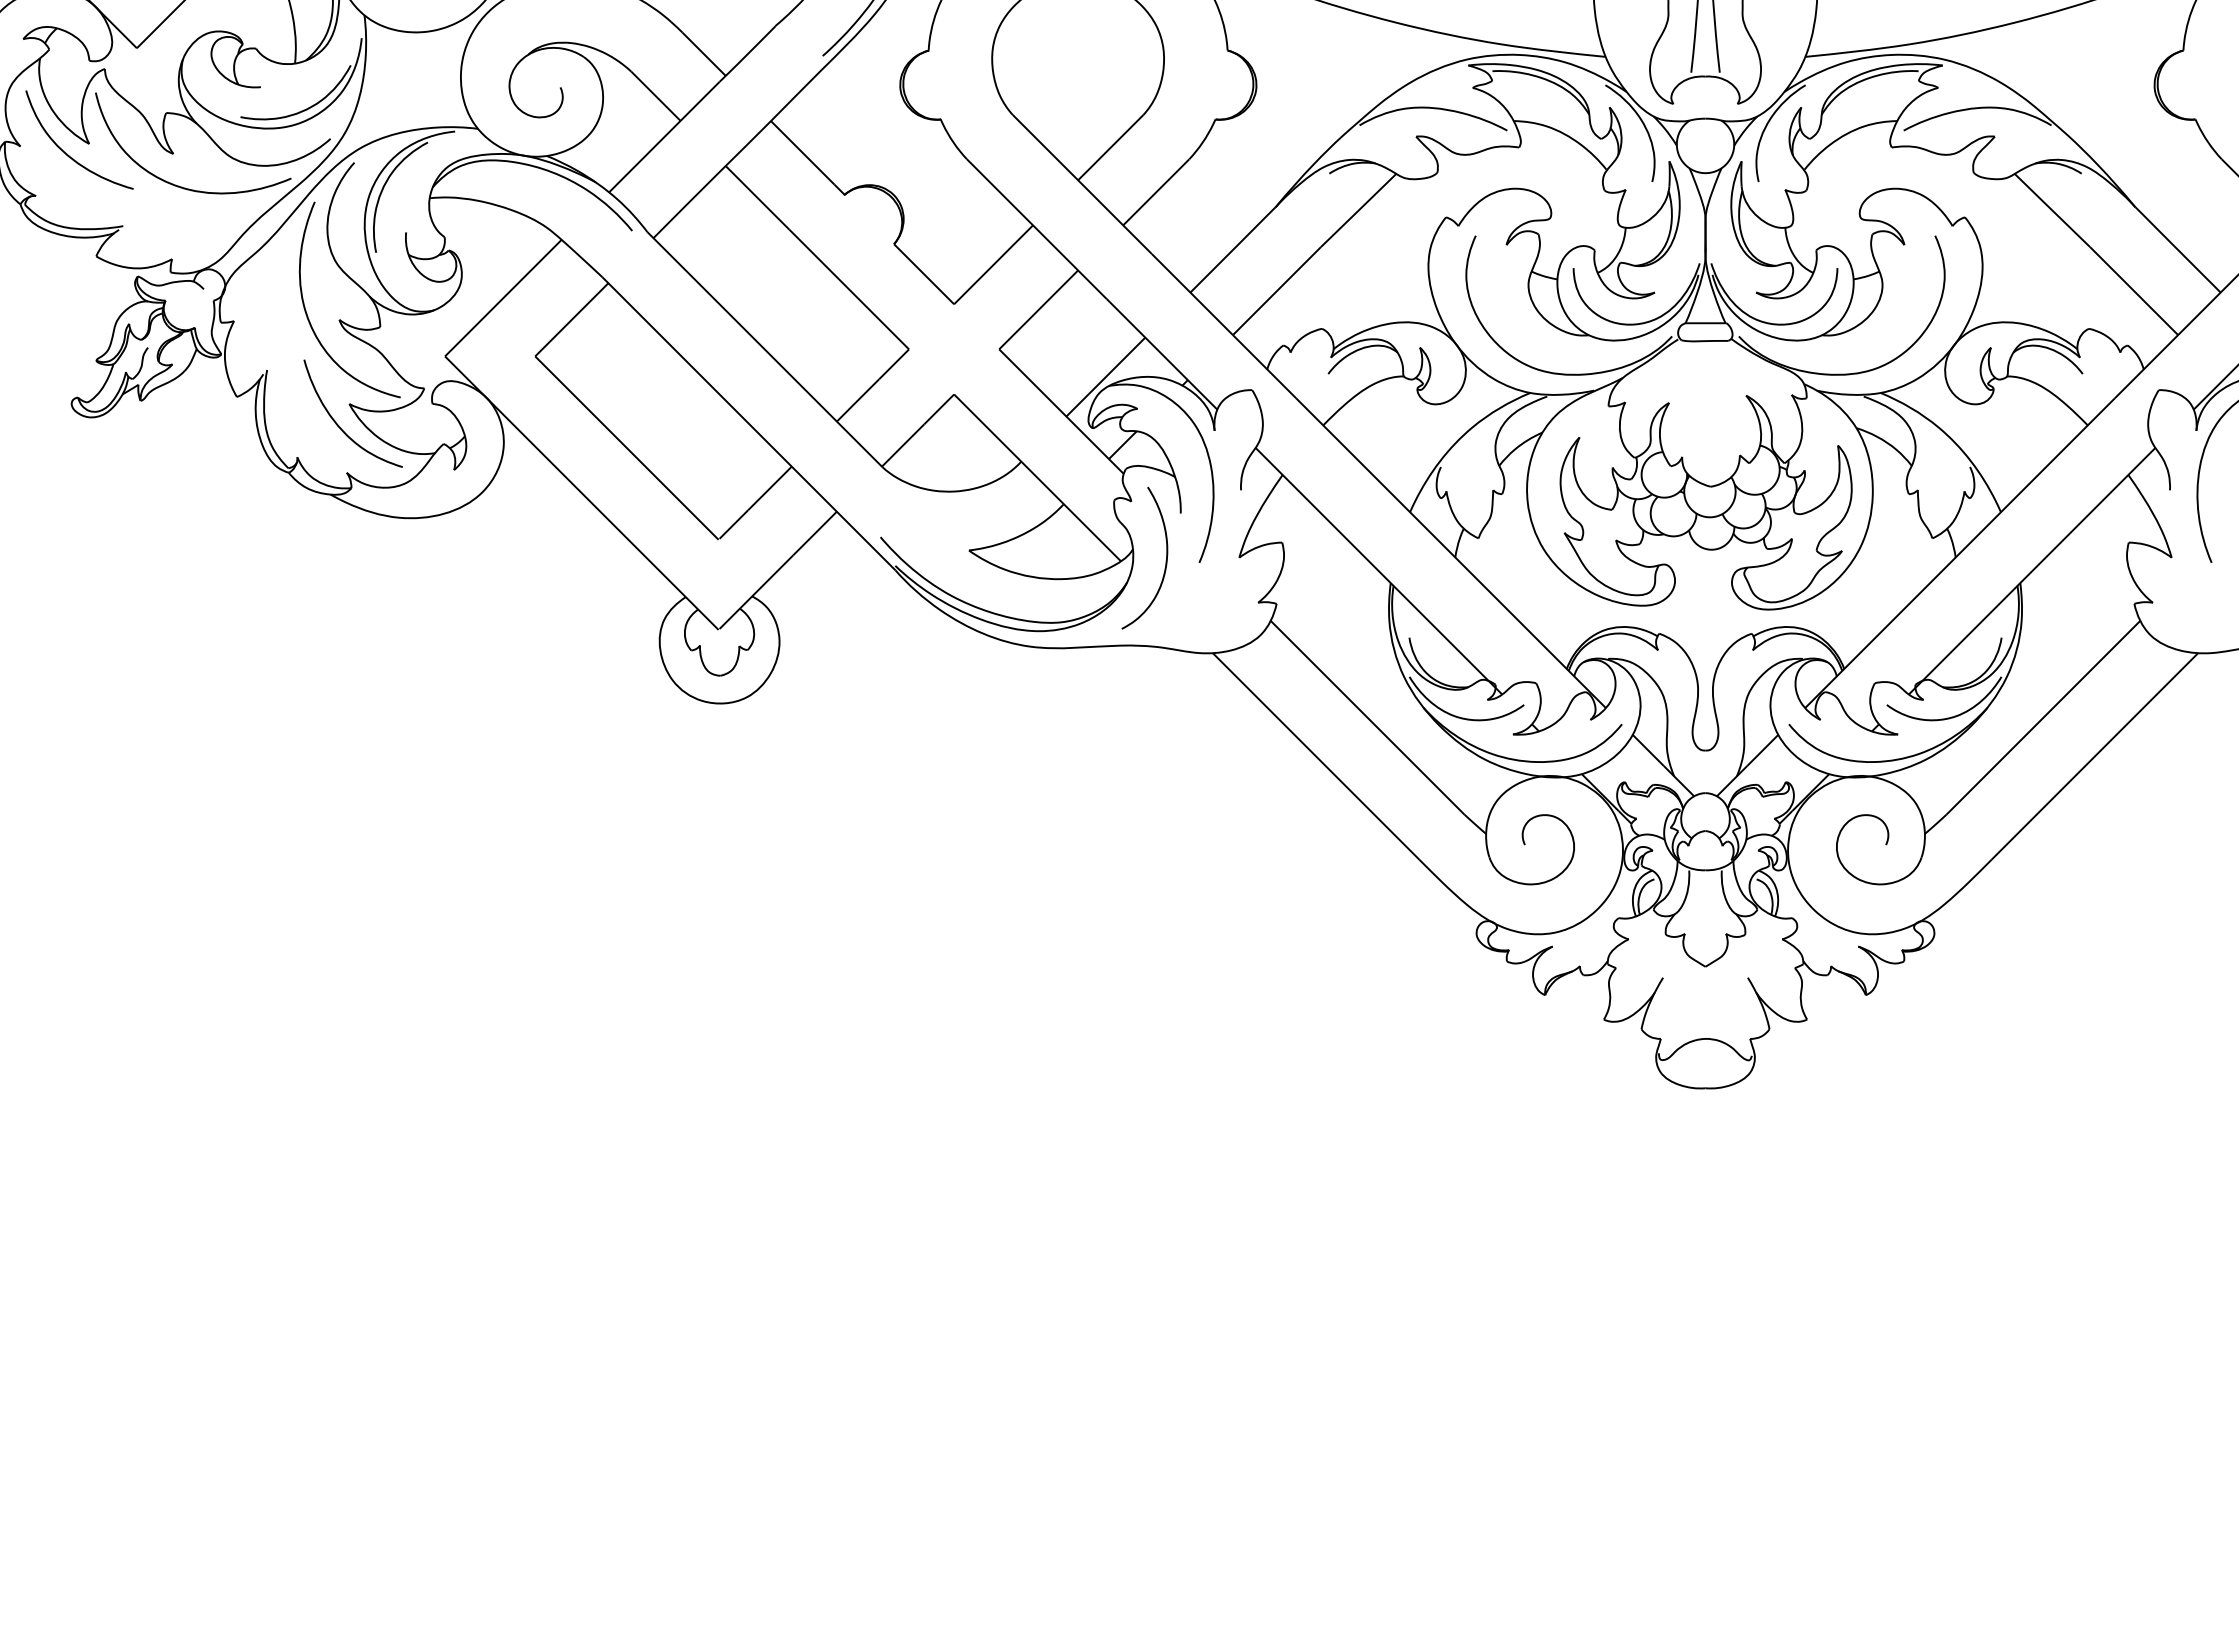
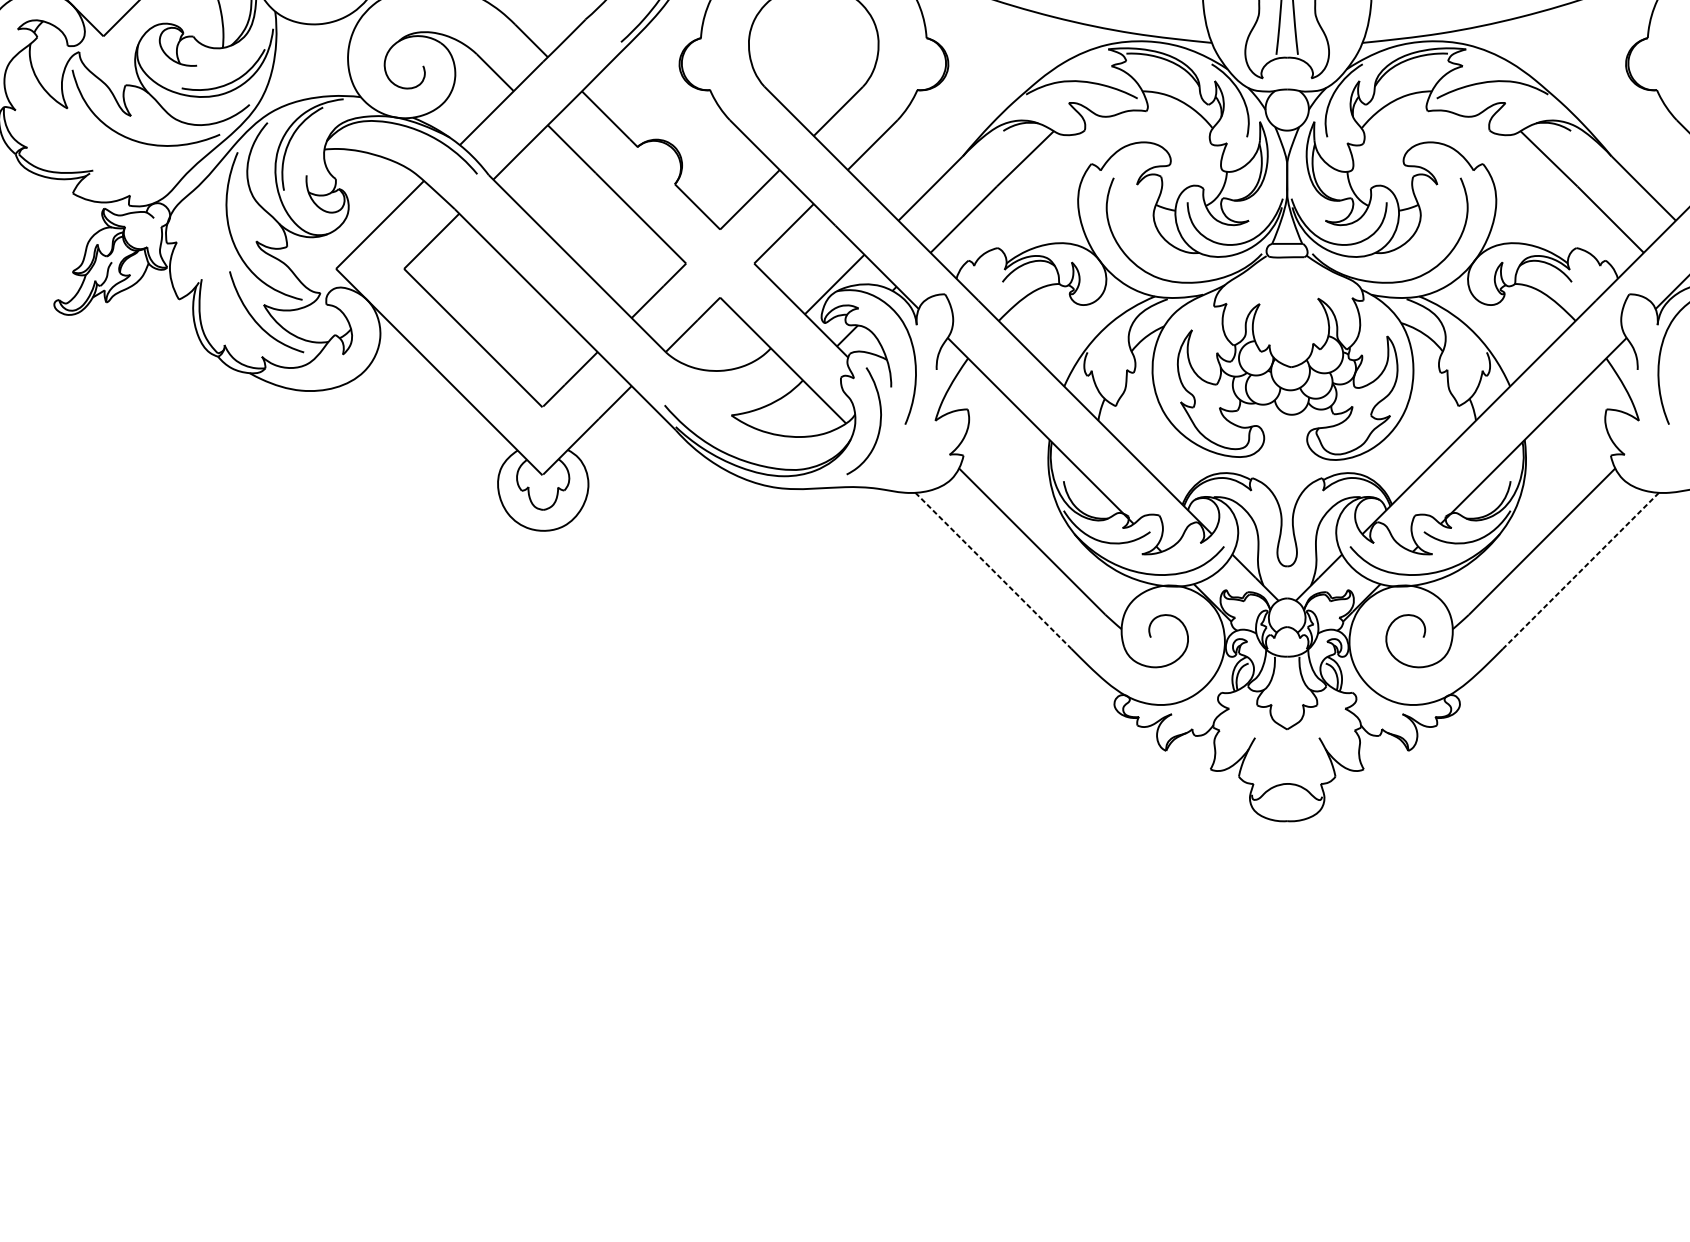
curve: (67, 153) -> (51, 115), removed
line: (1316, 756) -> (993, 570), solid -> dashed
line: (2094, 756) -> (1580, 570), solid -> dashed

